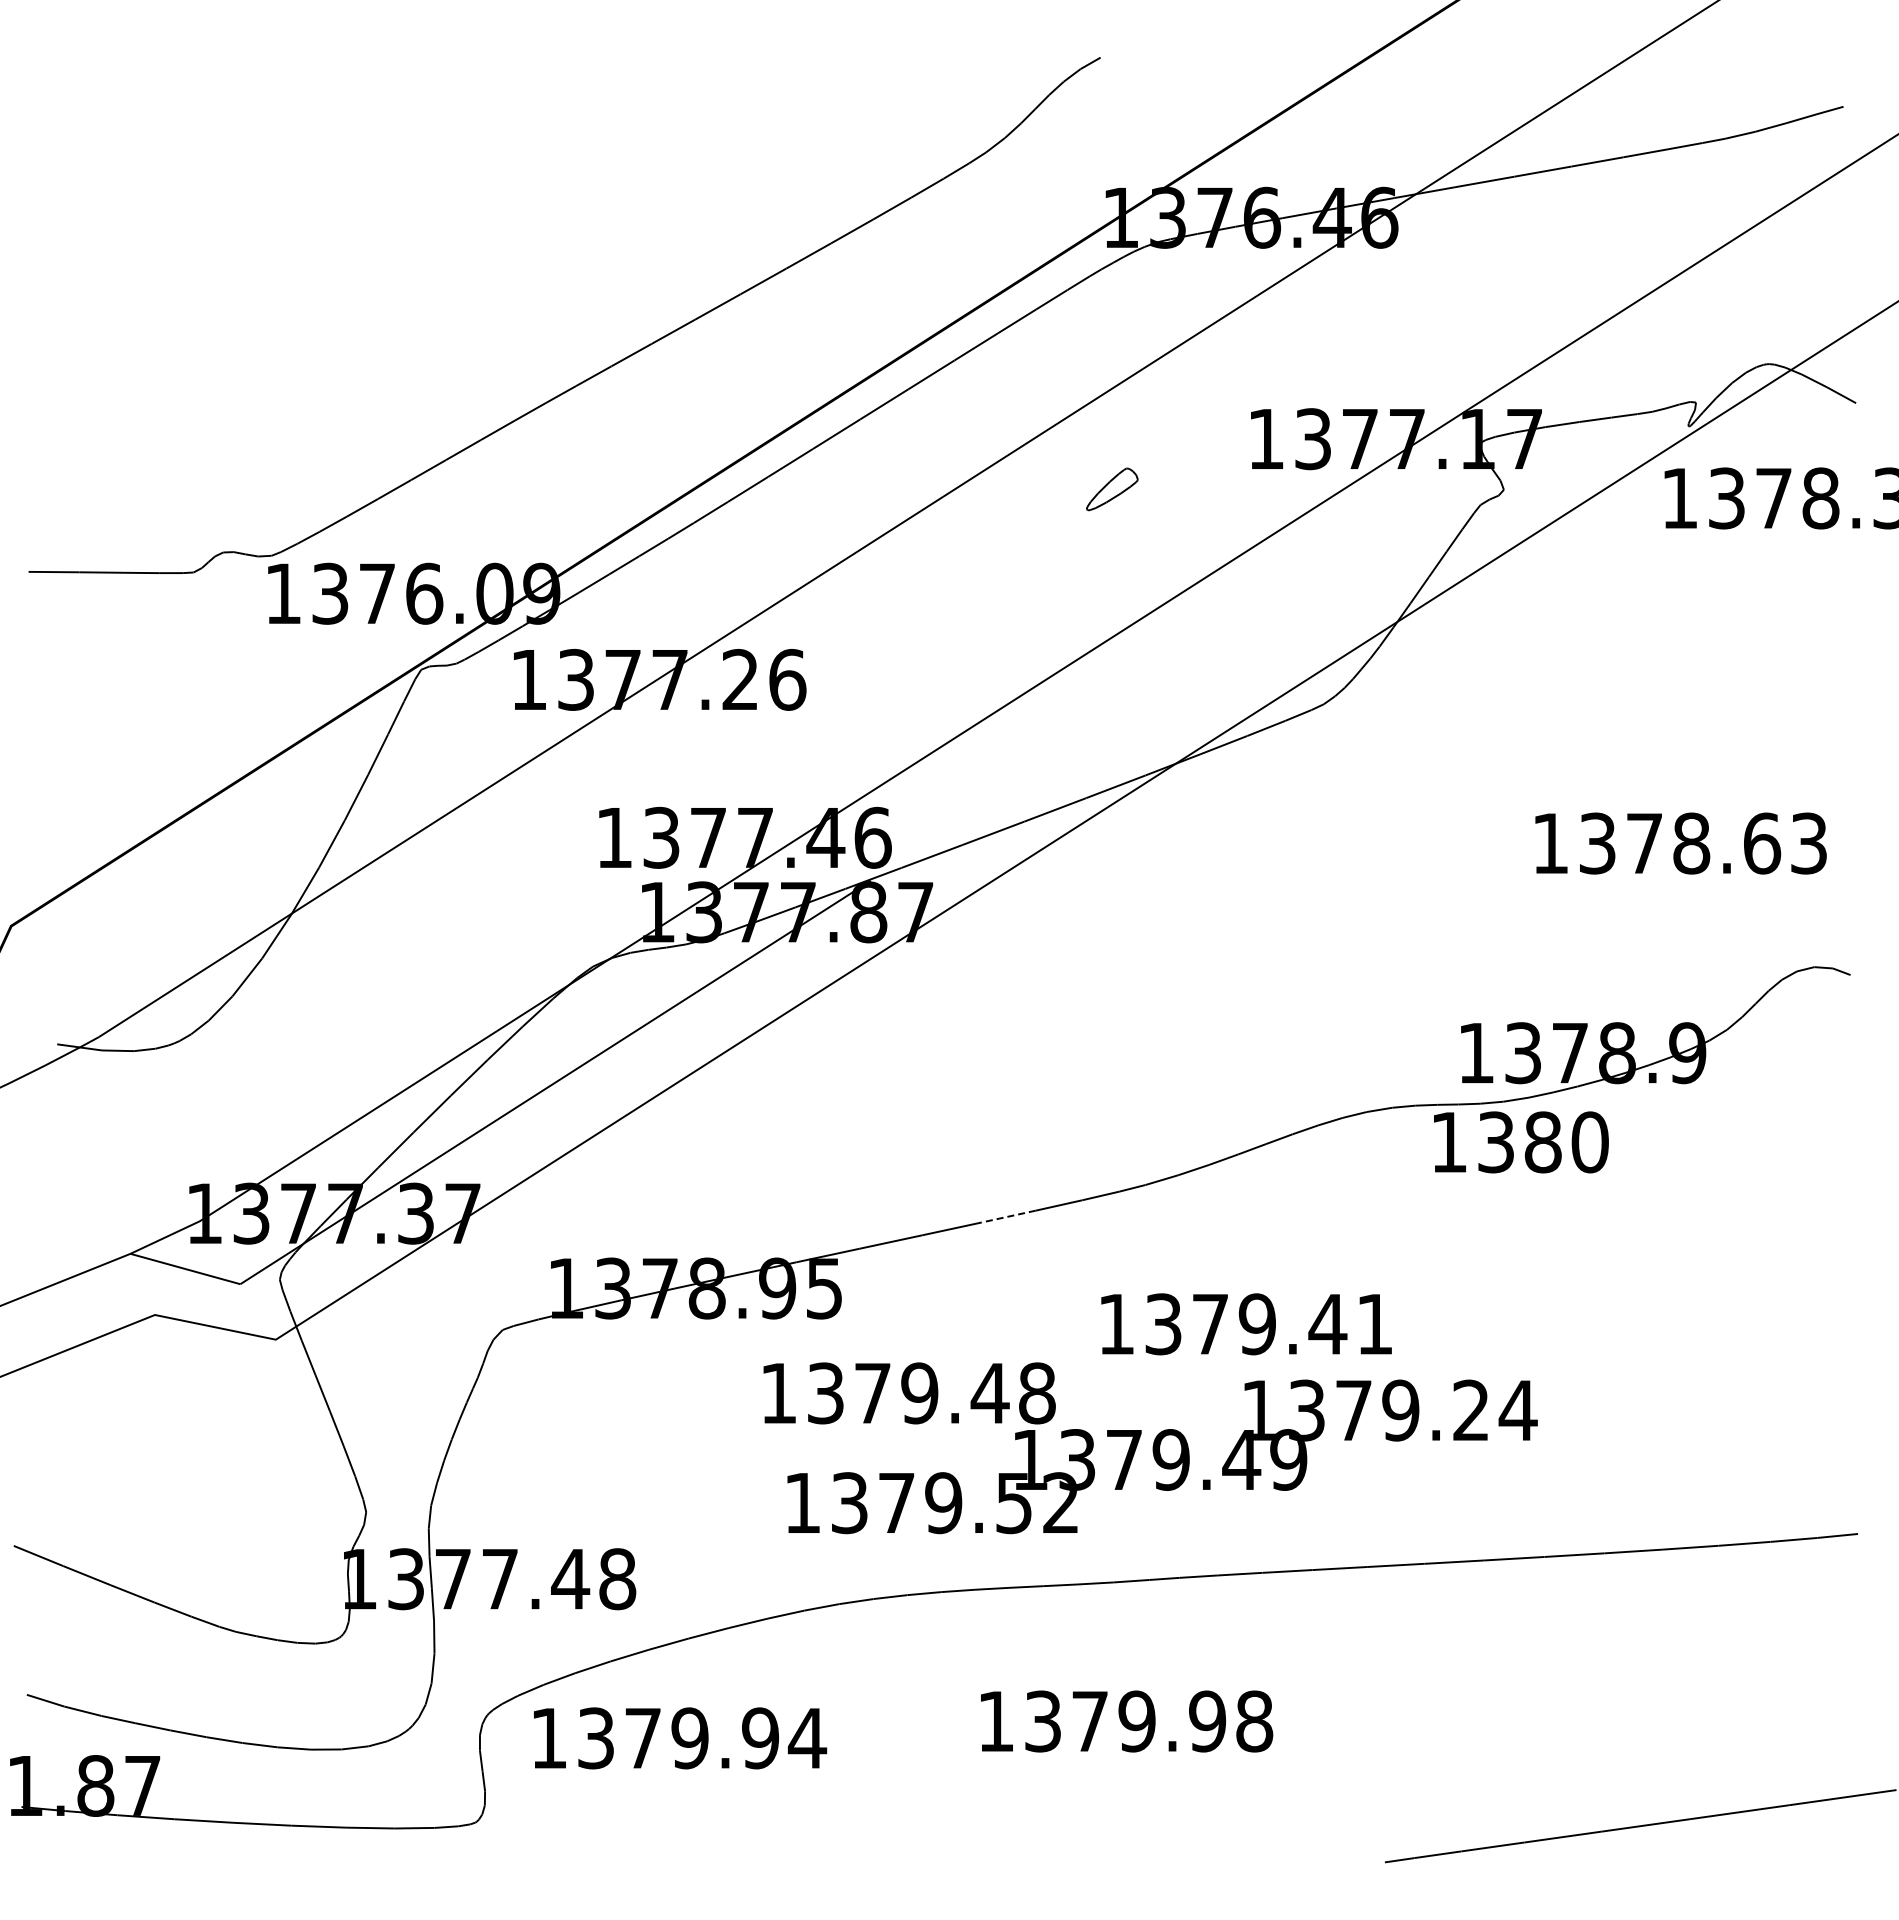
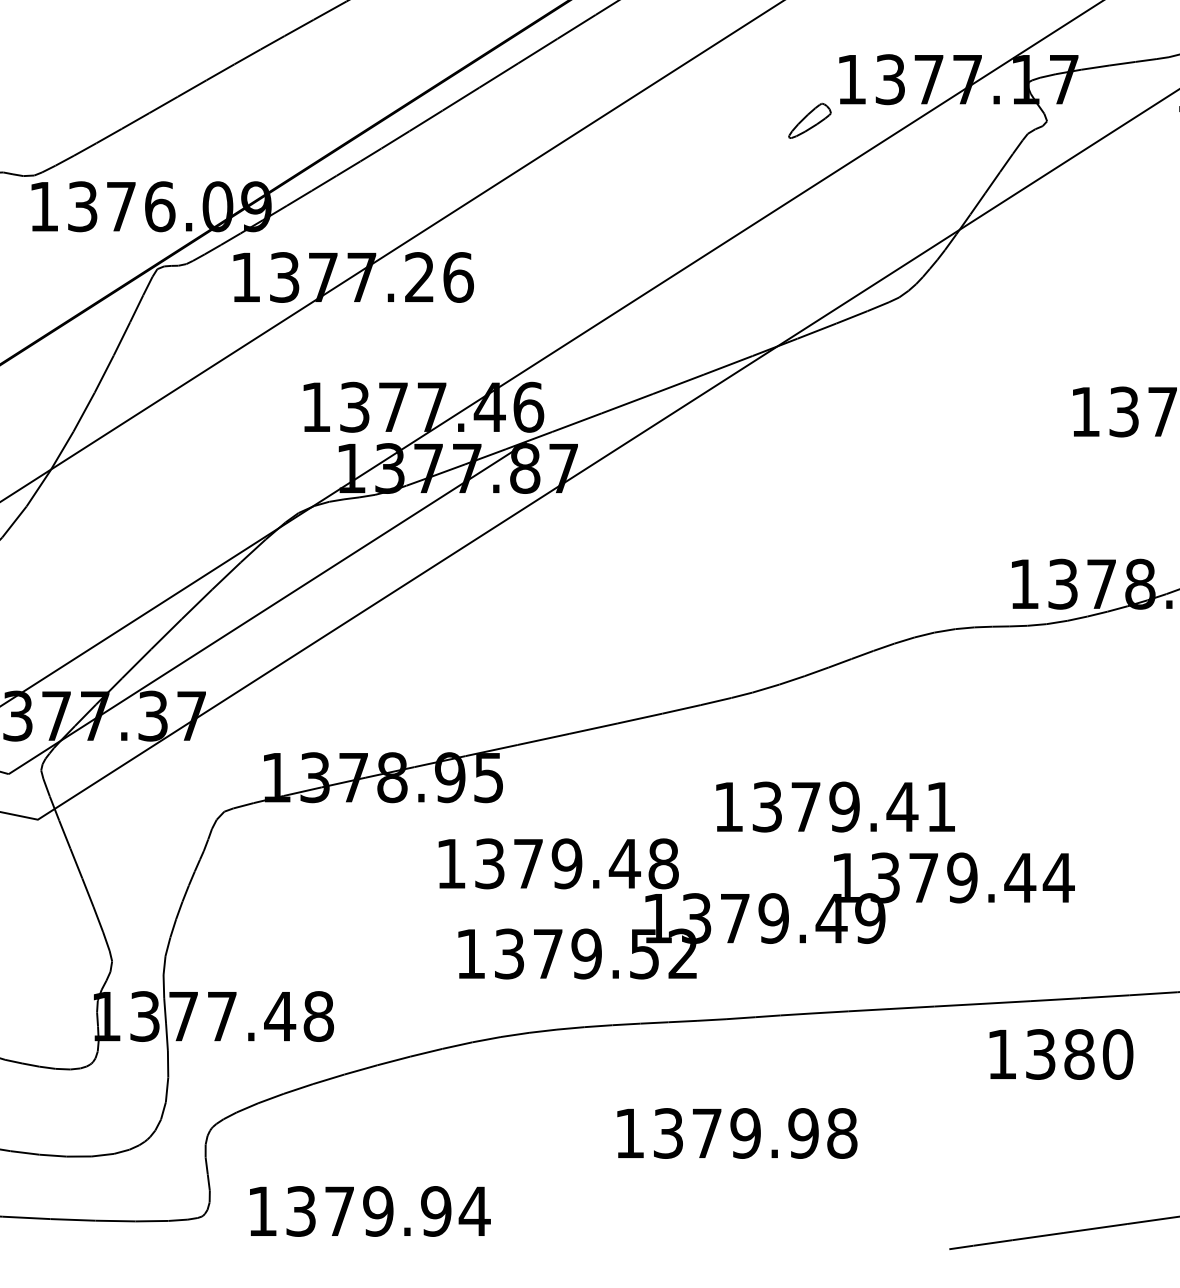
part: (1112, 489) -> (810, 121), moved
text: (1521, 1142) -> (1061, 1054), moved
line: (1008, 1216) -> (639, 718), dashed -> solid
text: (1470, 1409) -> (1019, 877), 1379.24 -> 1379.44
text: (680, 1738) -> (370, 1211), moved

